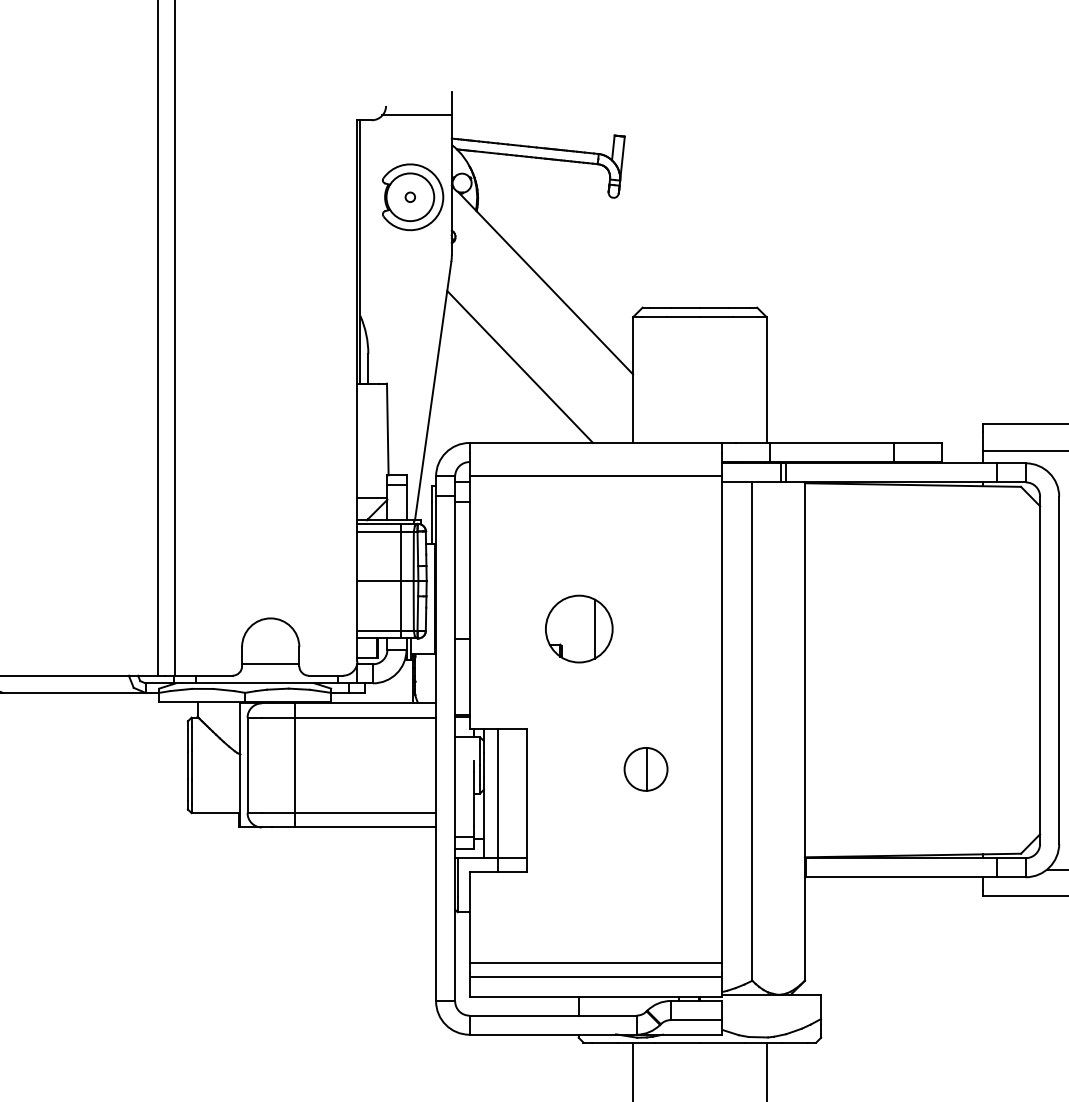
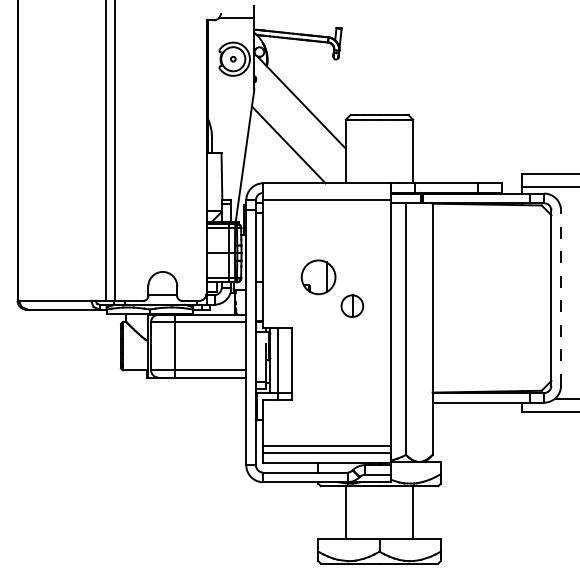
line: (1060, 671) -> (561, 298), solid -> dashed
part: (646, 768) -> (352, 305), moved

